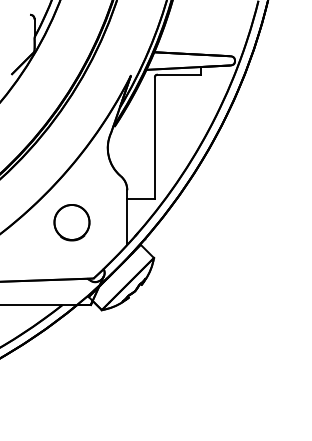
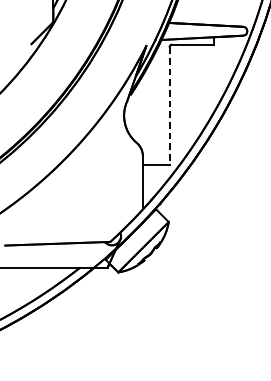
line: (154, 138) -> (169, 106), solid -> dashed
part: (71, 222) -> (88, 187), removed

